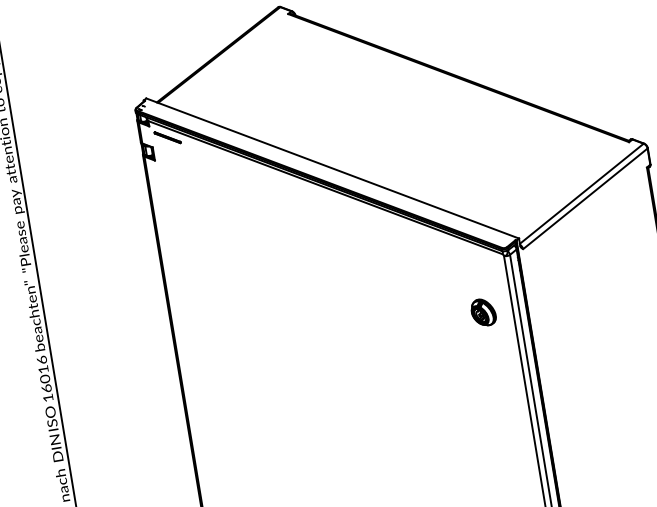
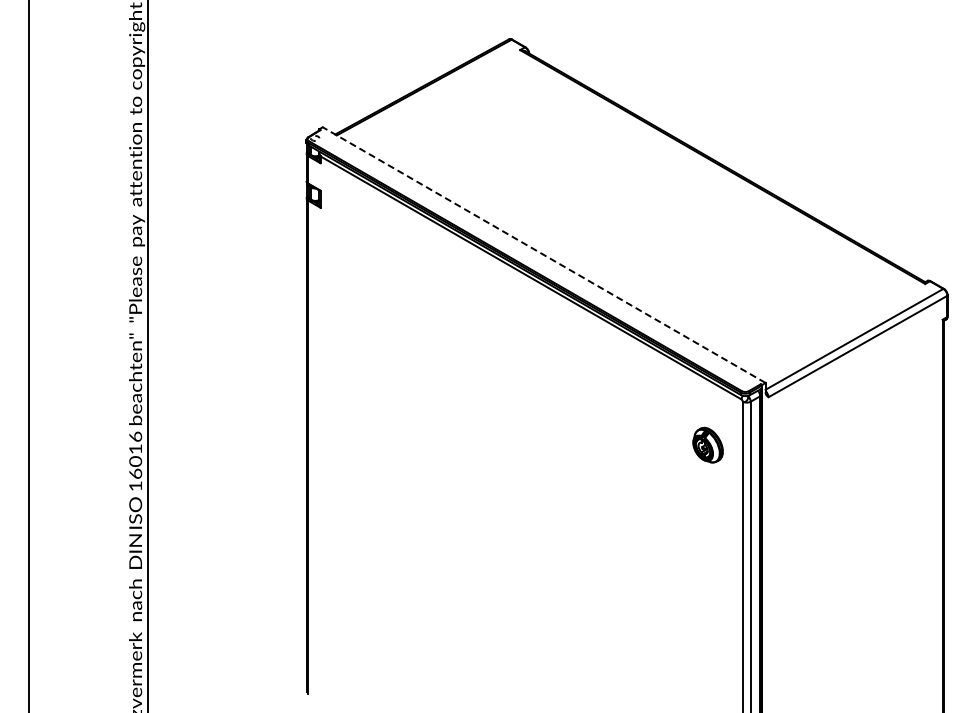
line: (167, 137) -> (341, 181), removed
line: (333, 168) -> (544, 255), solid -> dashed
part: (483, 312) -> (707, 444), moved

